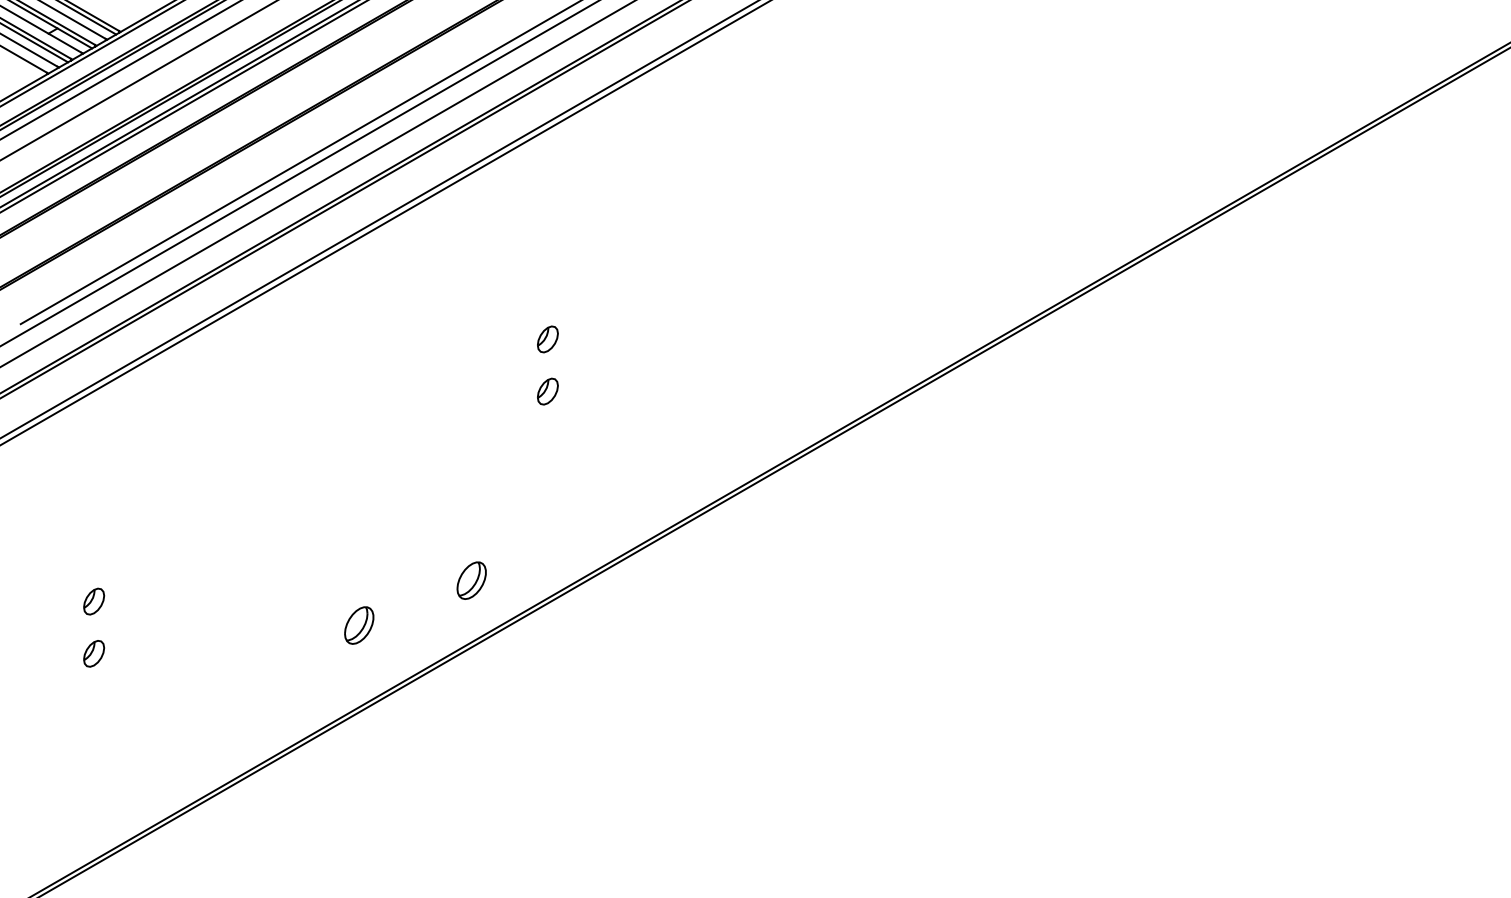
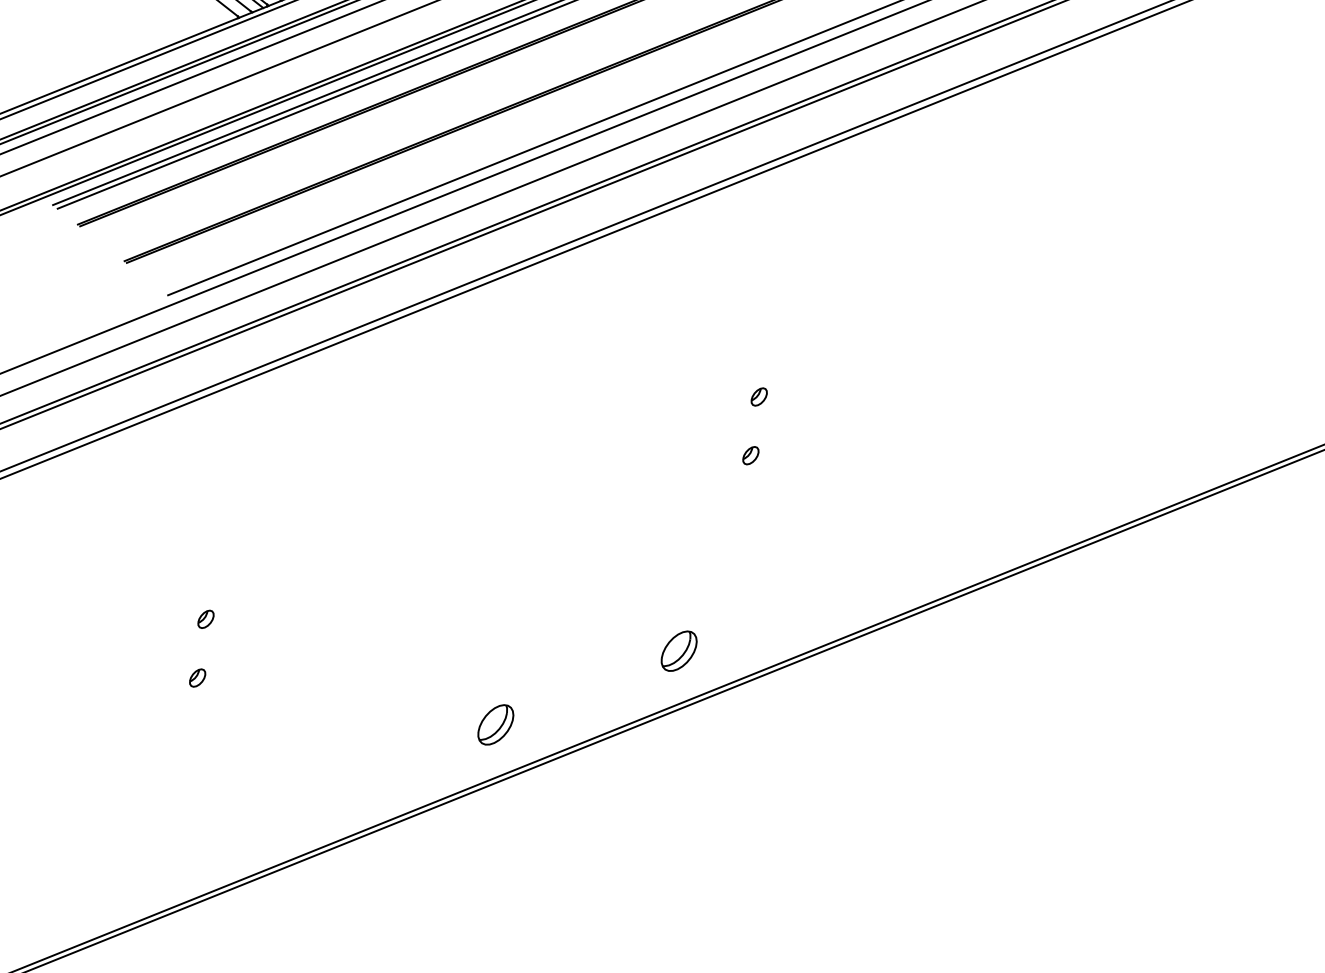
part: (547, 339) -> (758, 396), size x0.62
part: (547, 391) -> (750, 455), size x0.62
part: (471, 580) -> (678, 650), moved
part: (93, 601) -> (205, 619), size x0.62
part: (359, 625) -> (496, 724), moved
part: (93, 653) -> (197, 677), size x0.62

